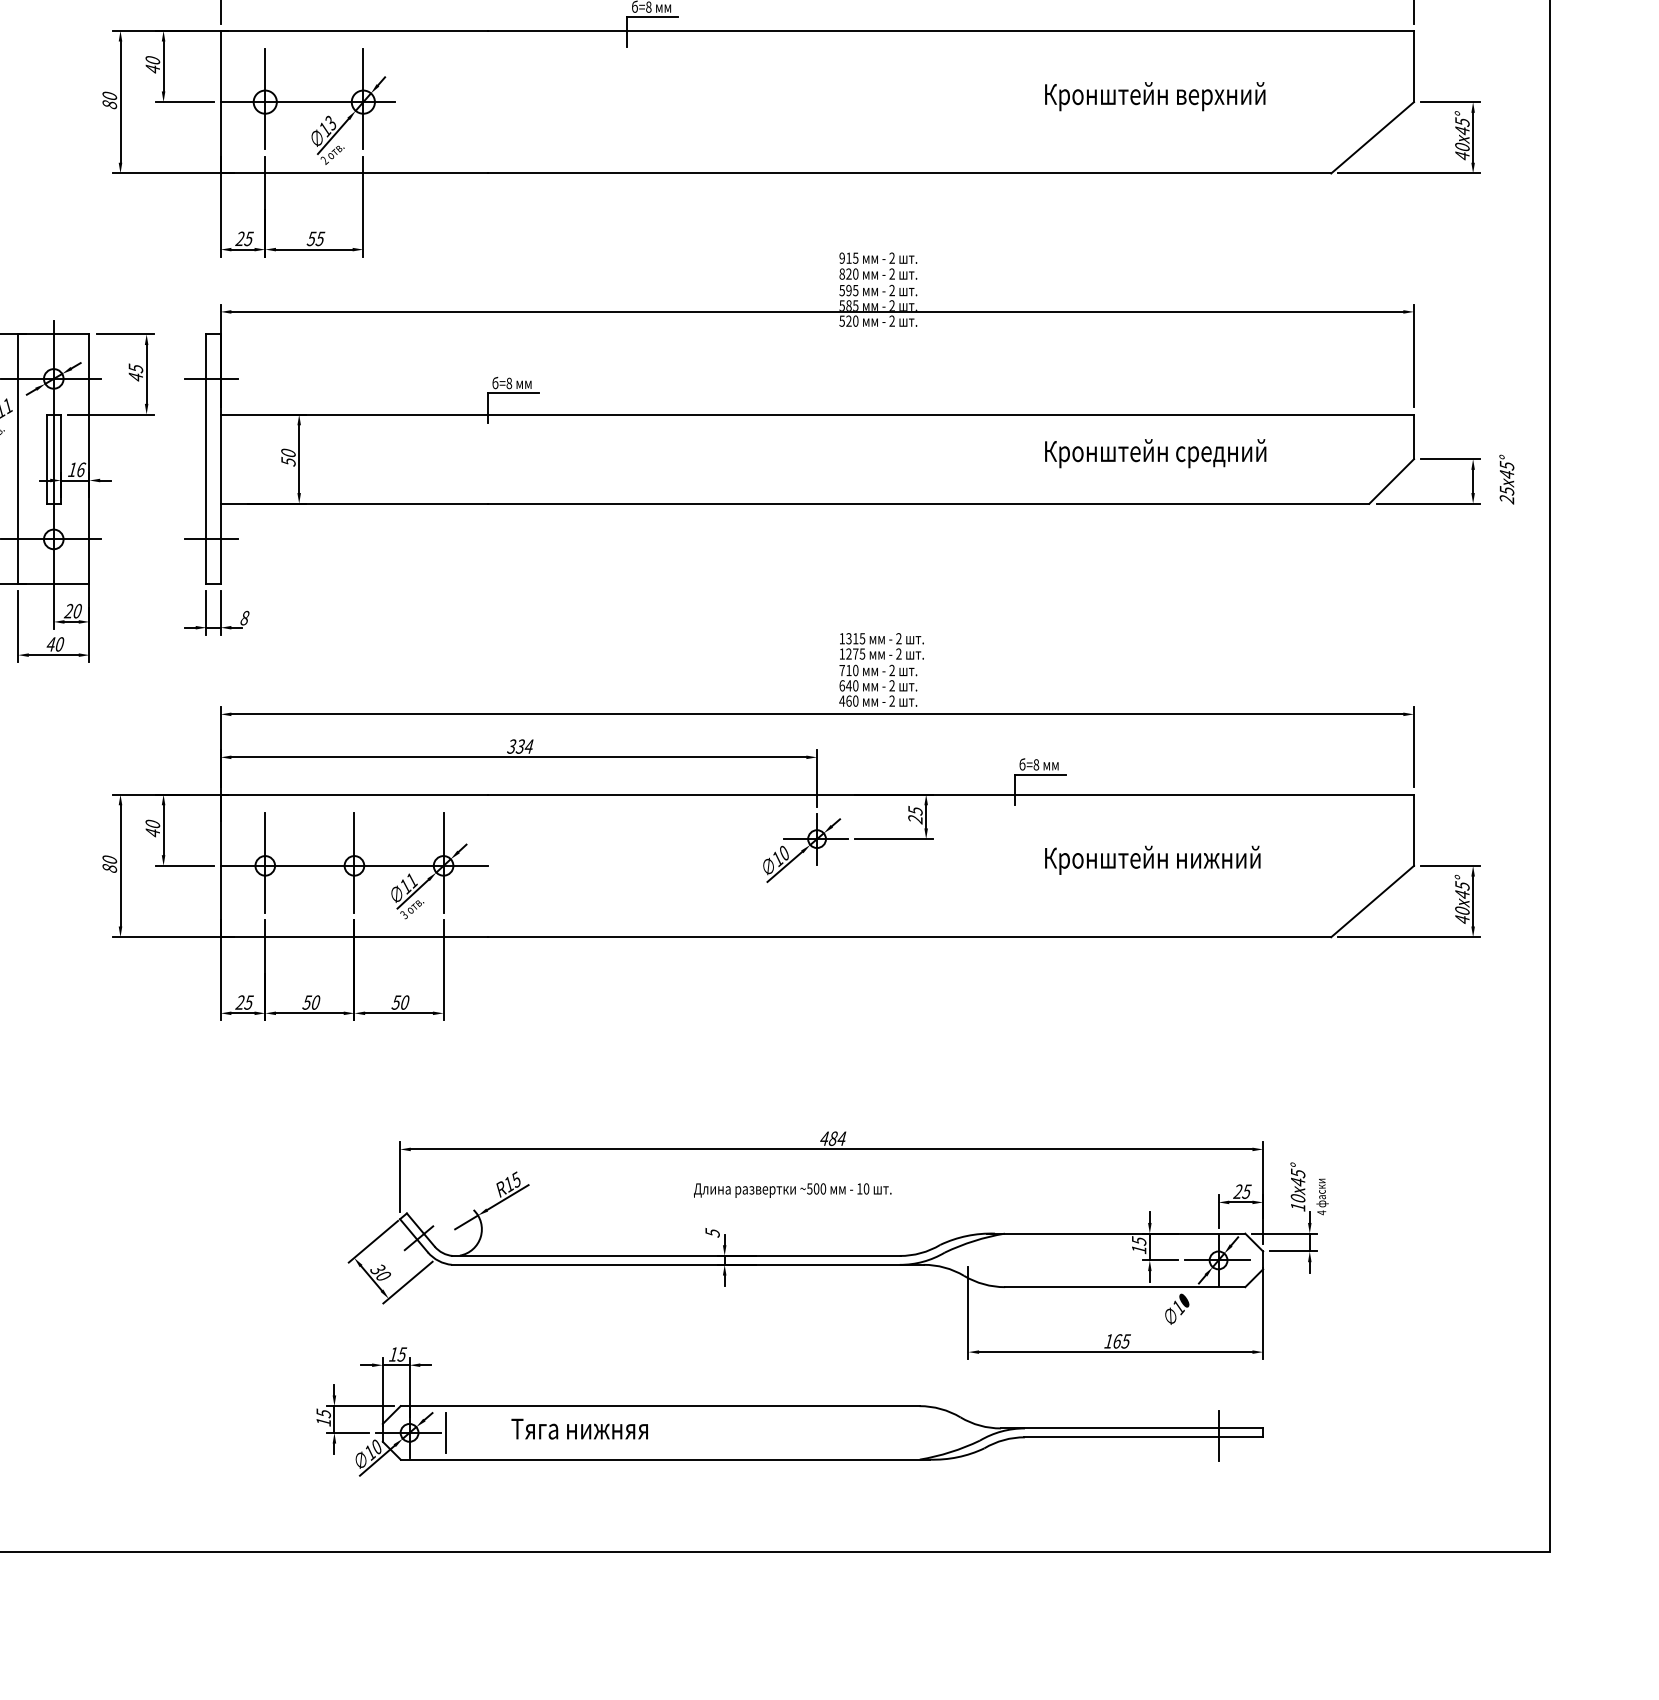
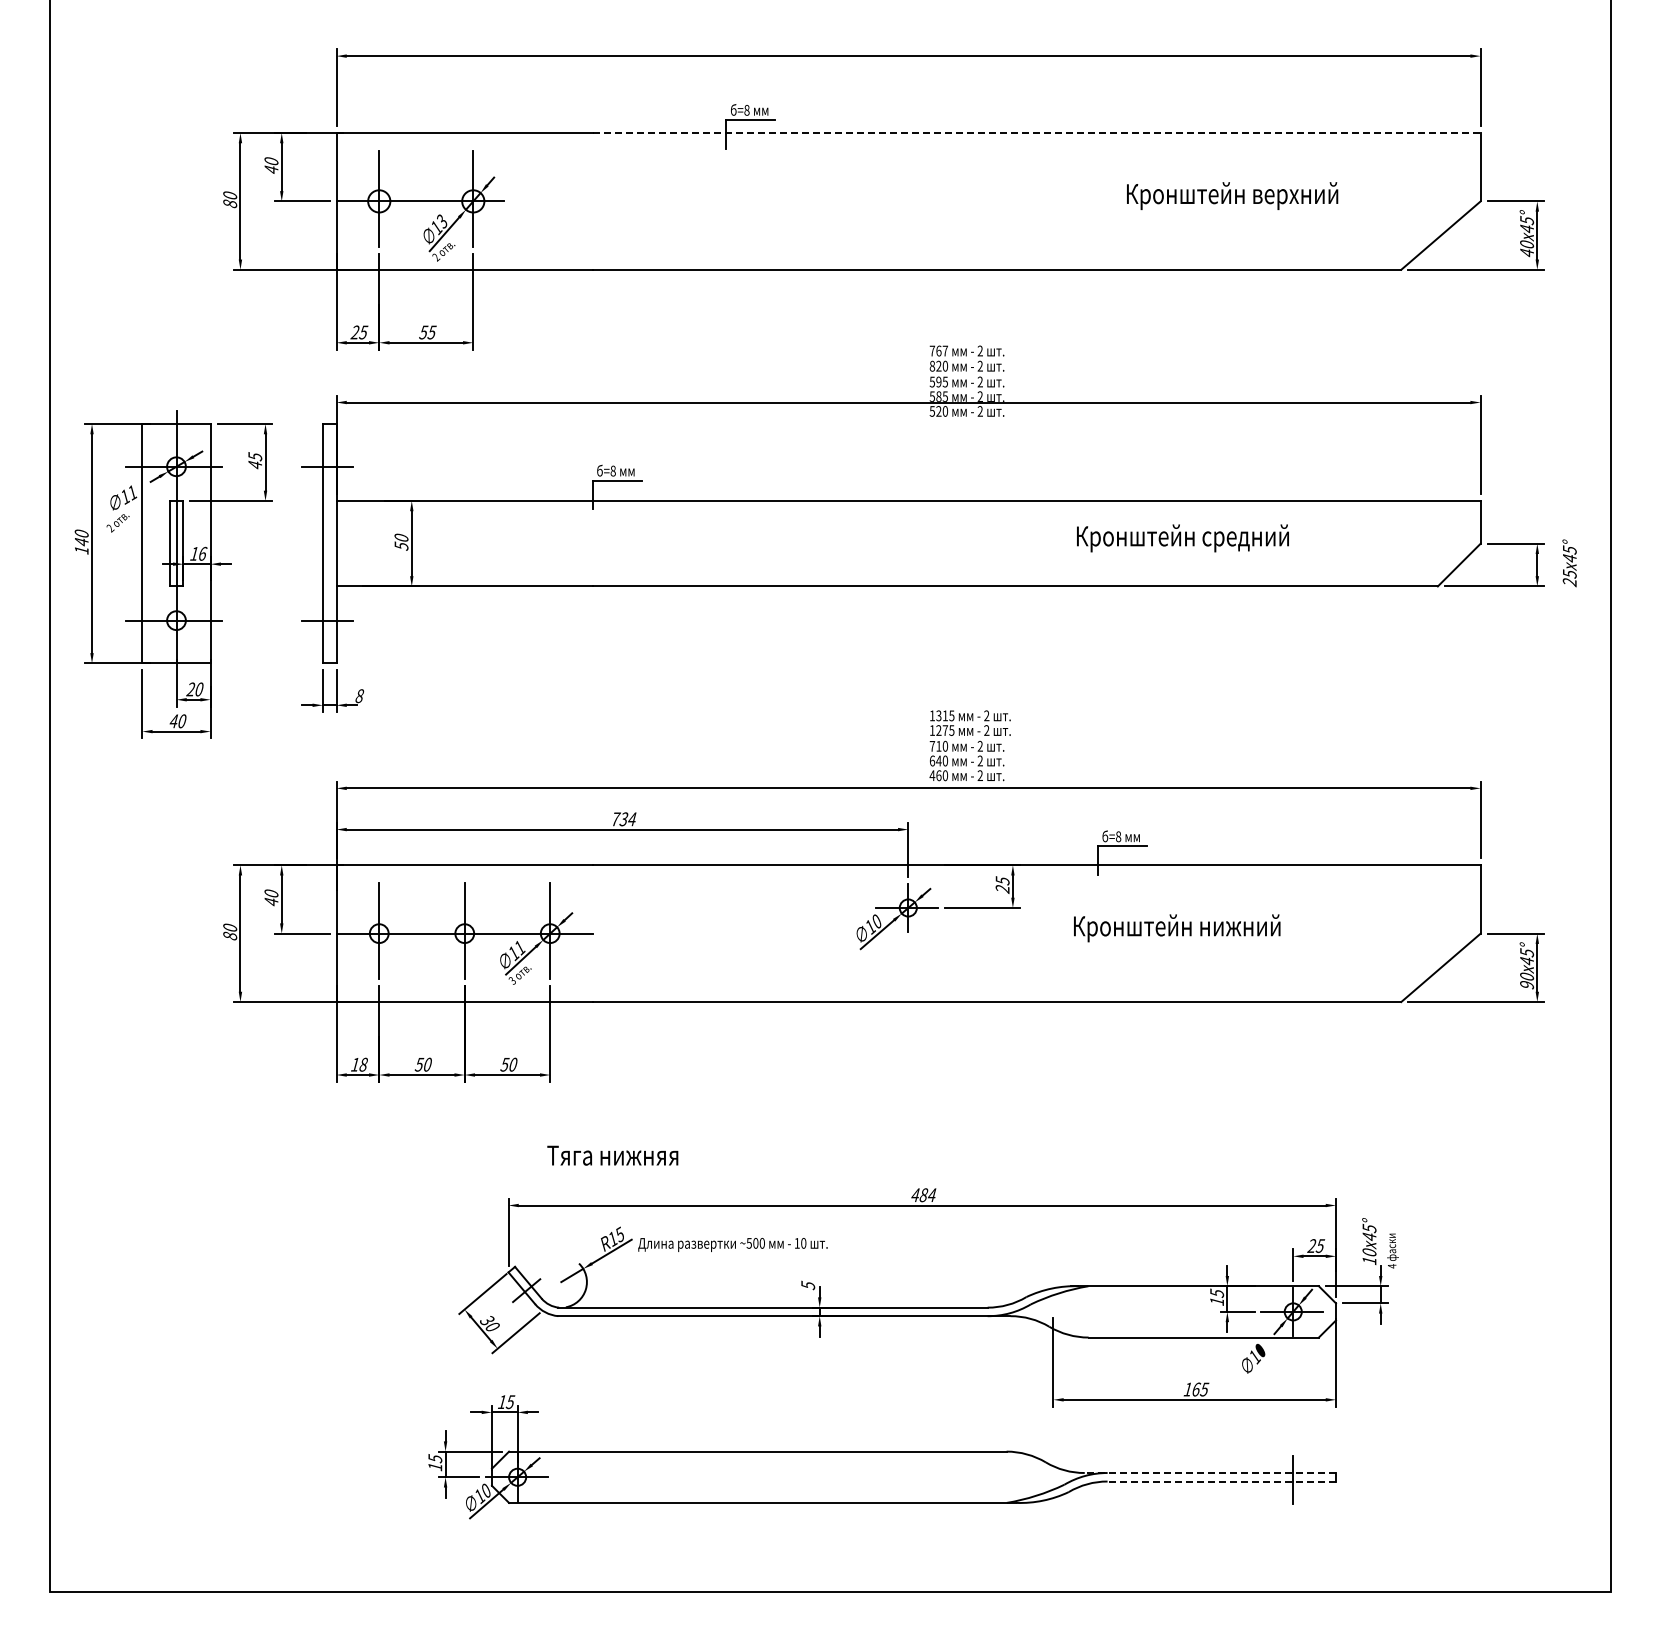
line: (950, 31) -> (1036, 133), solid -> dashed
text: (848, 257) -> (938, 350), 915 -> 767
text: (1155, 453) -> (1182, 538), moved
text: (511, 746) -> (615, 819), 334 -> 734
text: (1153, 860) -> (1177, 928), moved
text: (1462, 919) -> (1527, 985), 40 -> 90
text: (244, 1002) -> (359, 1064), 25 -> 18
text: (792, 1190) -> (732, 1244), moved
text: (579, 1428) -> (612, 1155), moved
line: (1131, 1428) -> (1209, 1473), solid -> dashed
line: (445, 1432) -> (552, 1476), removed
line: (1142, 1437) -> (1220, 1481), solid -> dashed

